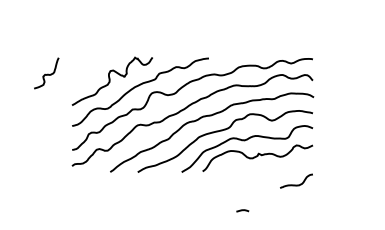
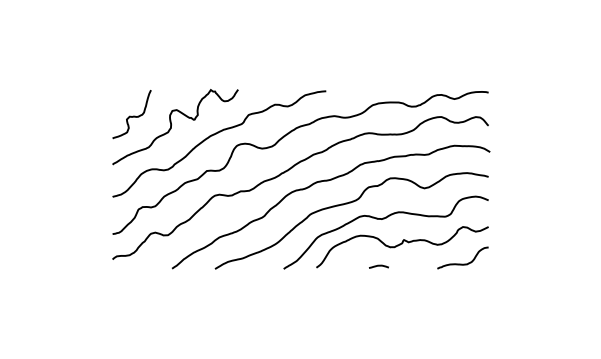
curve: (45, 73) -> (130, 114), moved
curve: (296, 184) -> (462, 263), moved
curve: (242, 210) -> (378, 266), moved

